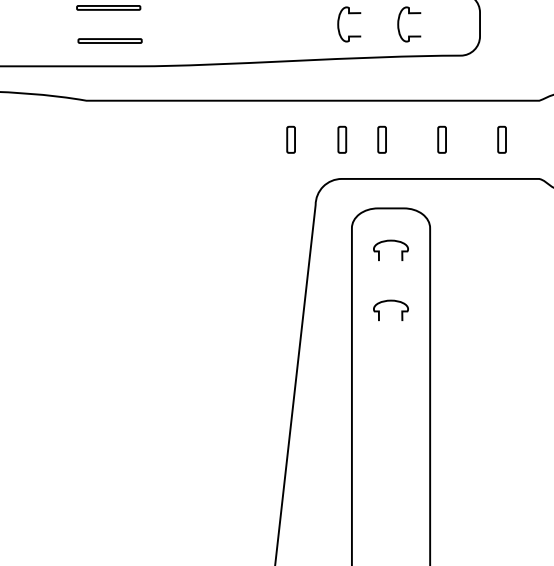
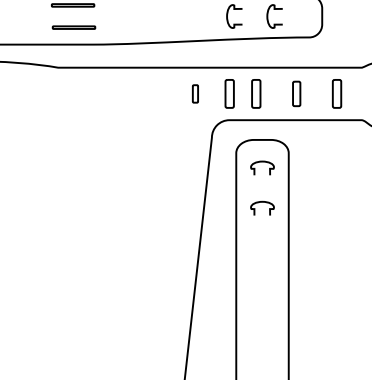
part: (341, 139) -> (229, 93), size x1.6
part: (382, 139) -> (256, 93), size x1.6
part: (441, 139) -> (296, 93), size x1.4
part: (501, 139) -> (336, 93), size x1.6

